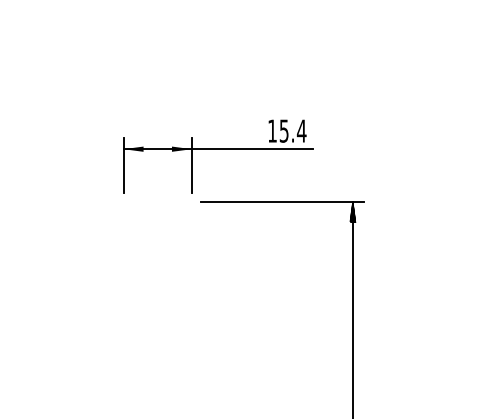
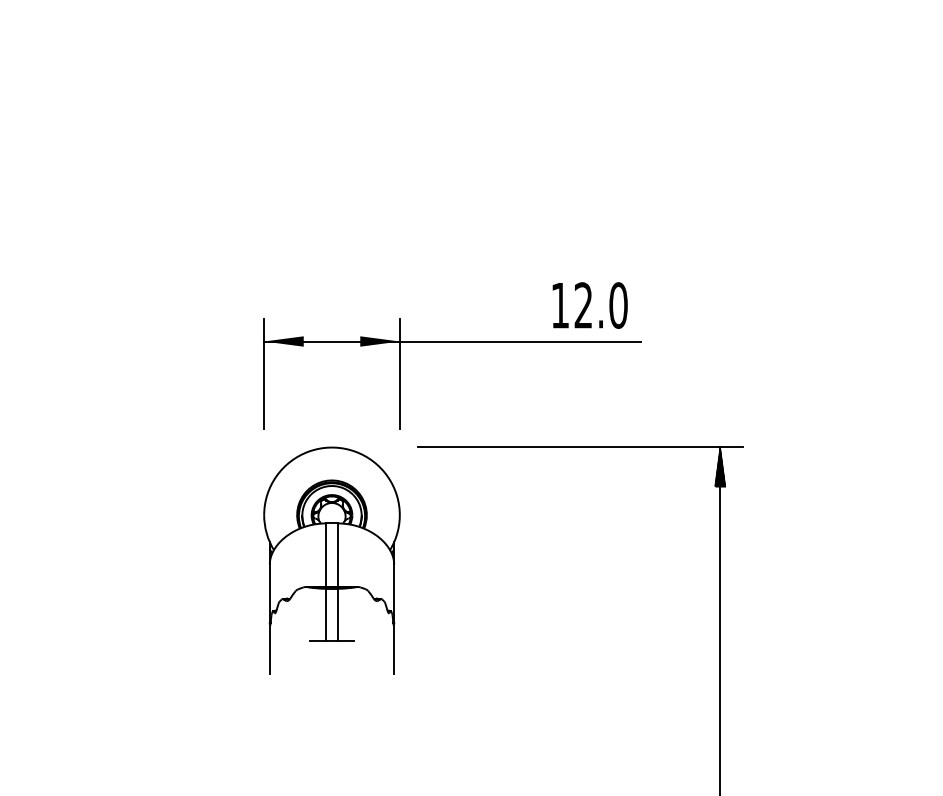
text: (292, 130) -> (600, 304), 15.4 -> 12.0
part: (157, 259) -> (331, 560), added

